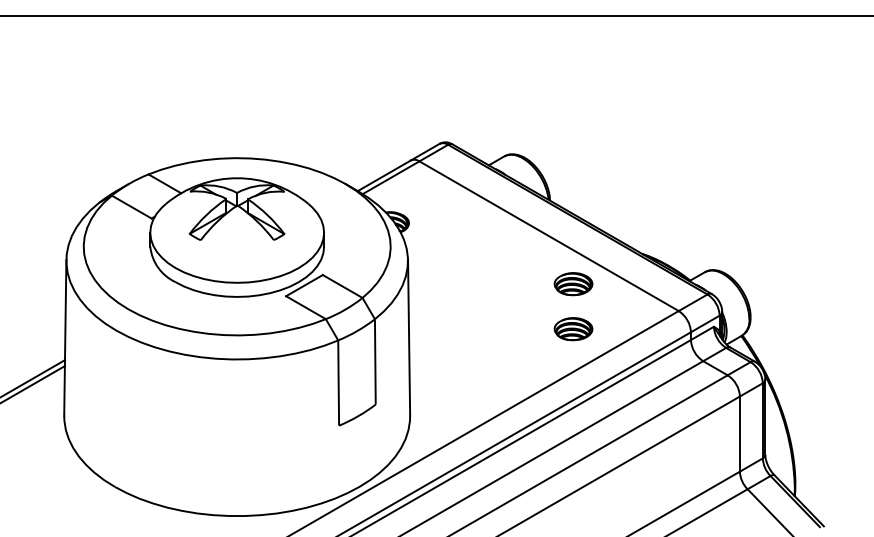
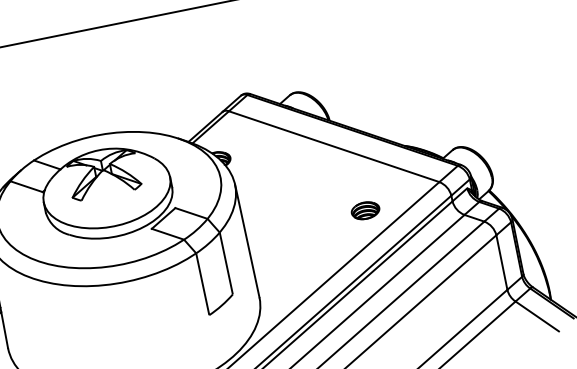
part: (573, 284) -> (359, 178), removed

